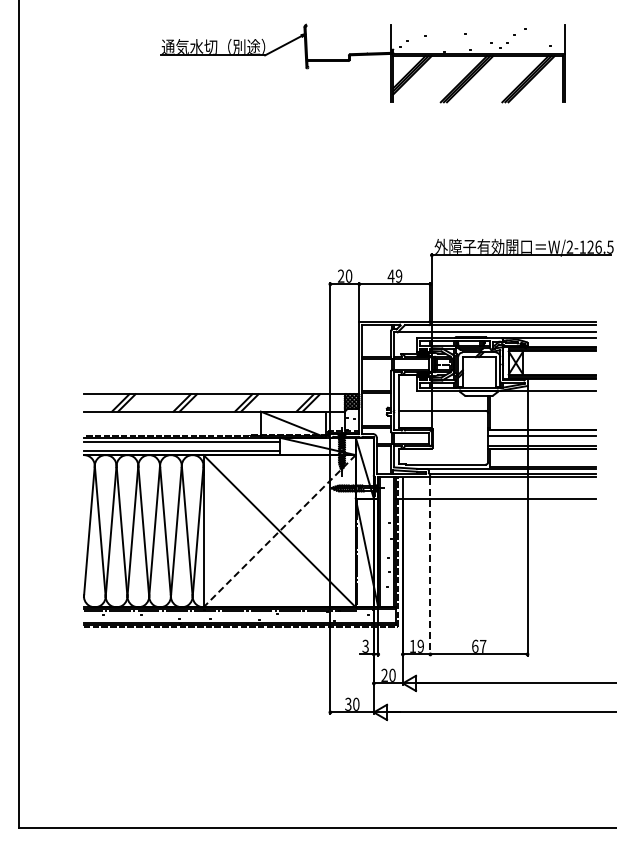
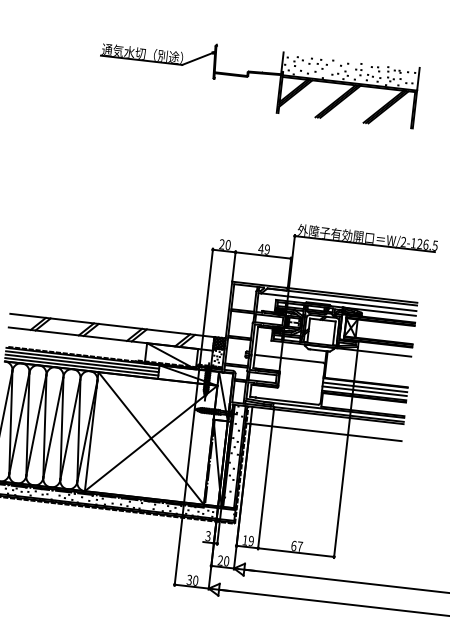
line: (542, 440) -> (364, 390), added
line: (181, 446) -> (81, 363), added
line: (279, 531) -> (151, 438), dashed -> solid
line: (430, 567) -> (265, 480), dashed -> solid

